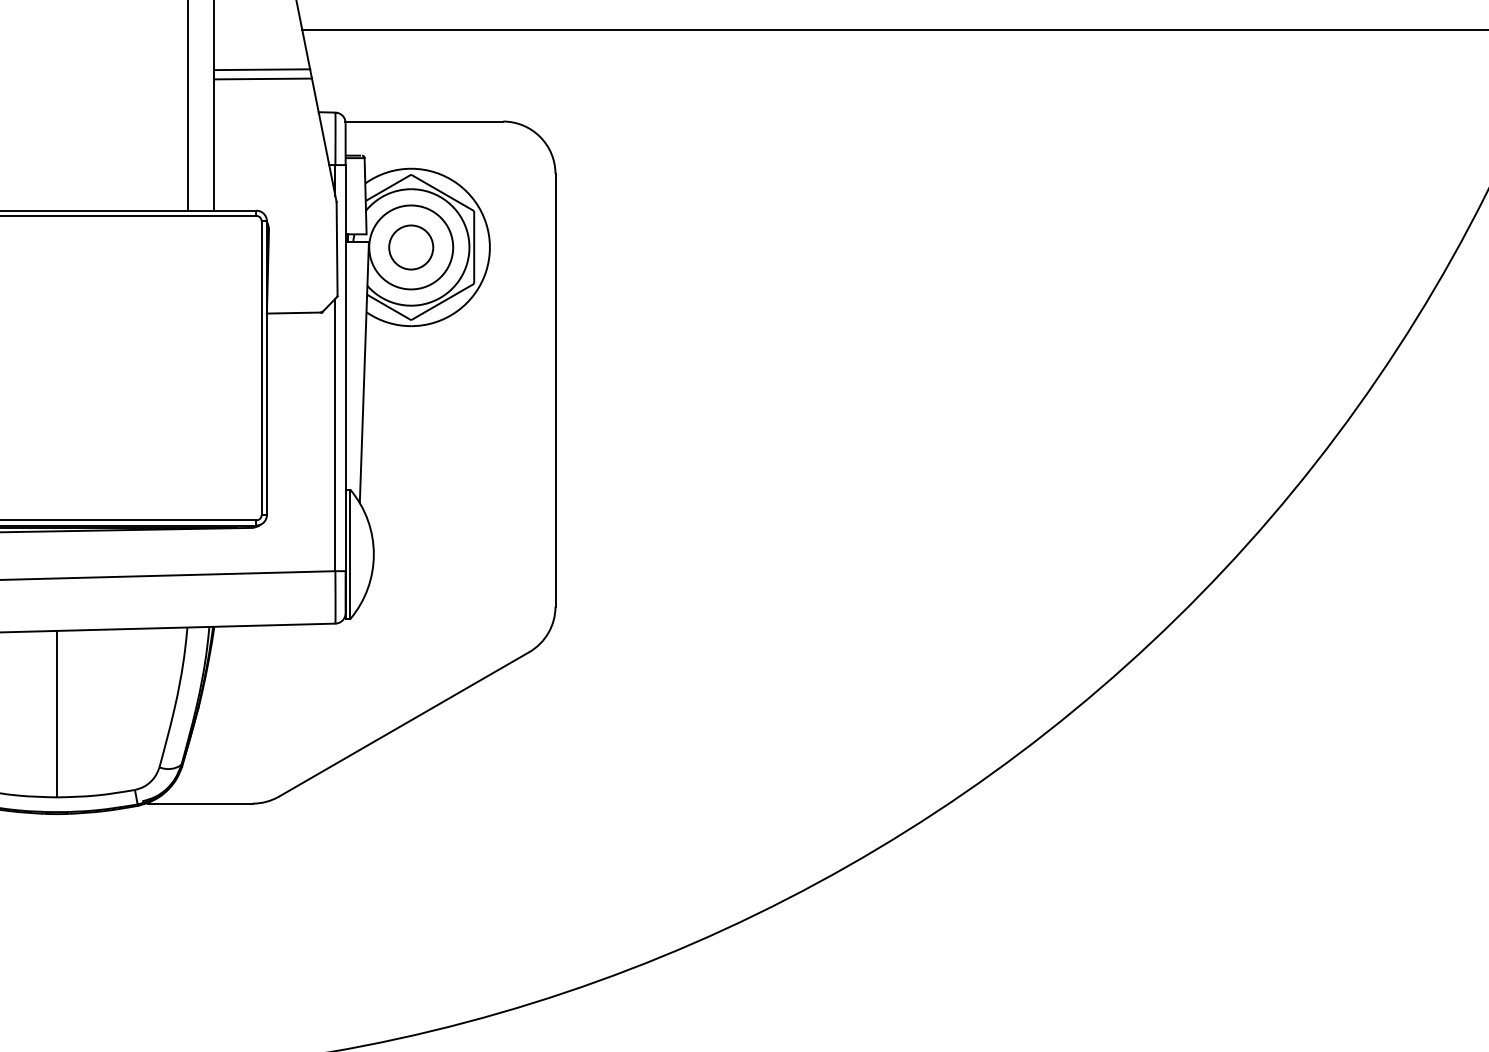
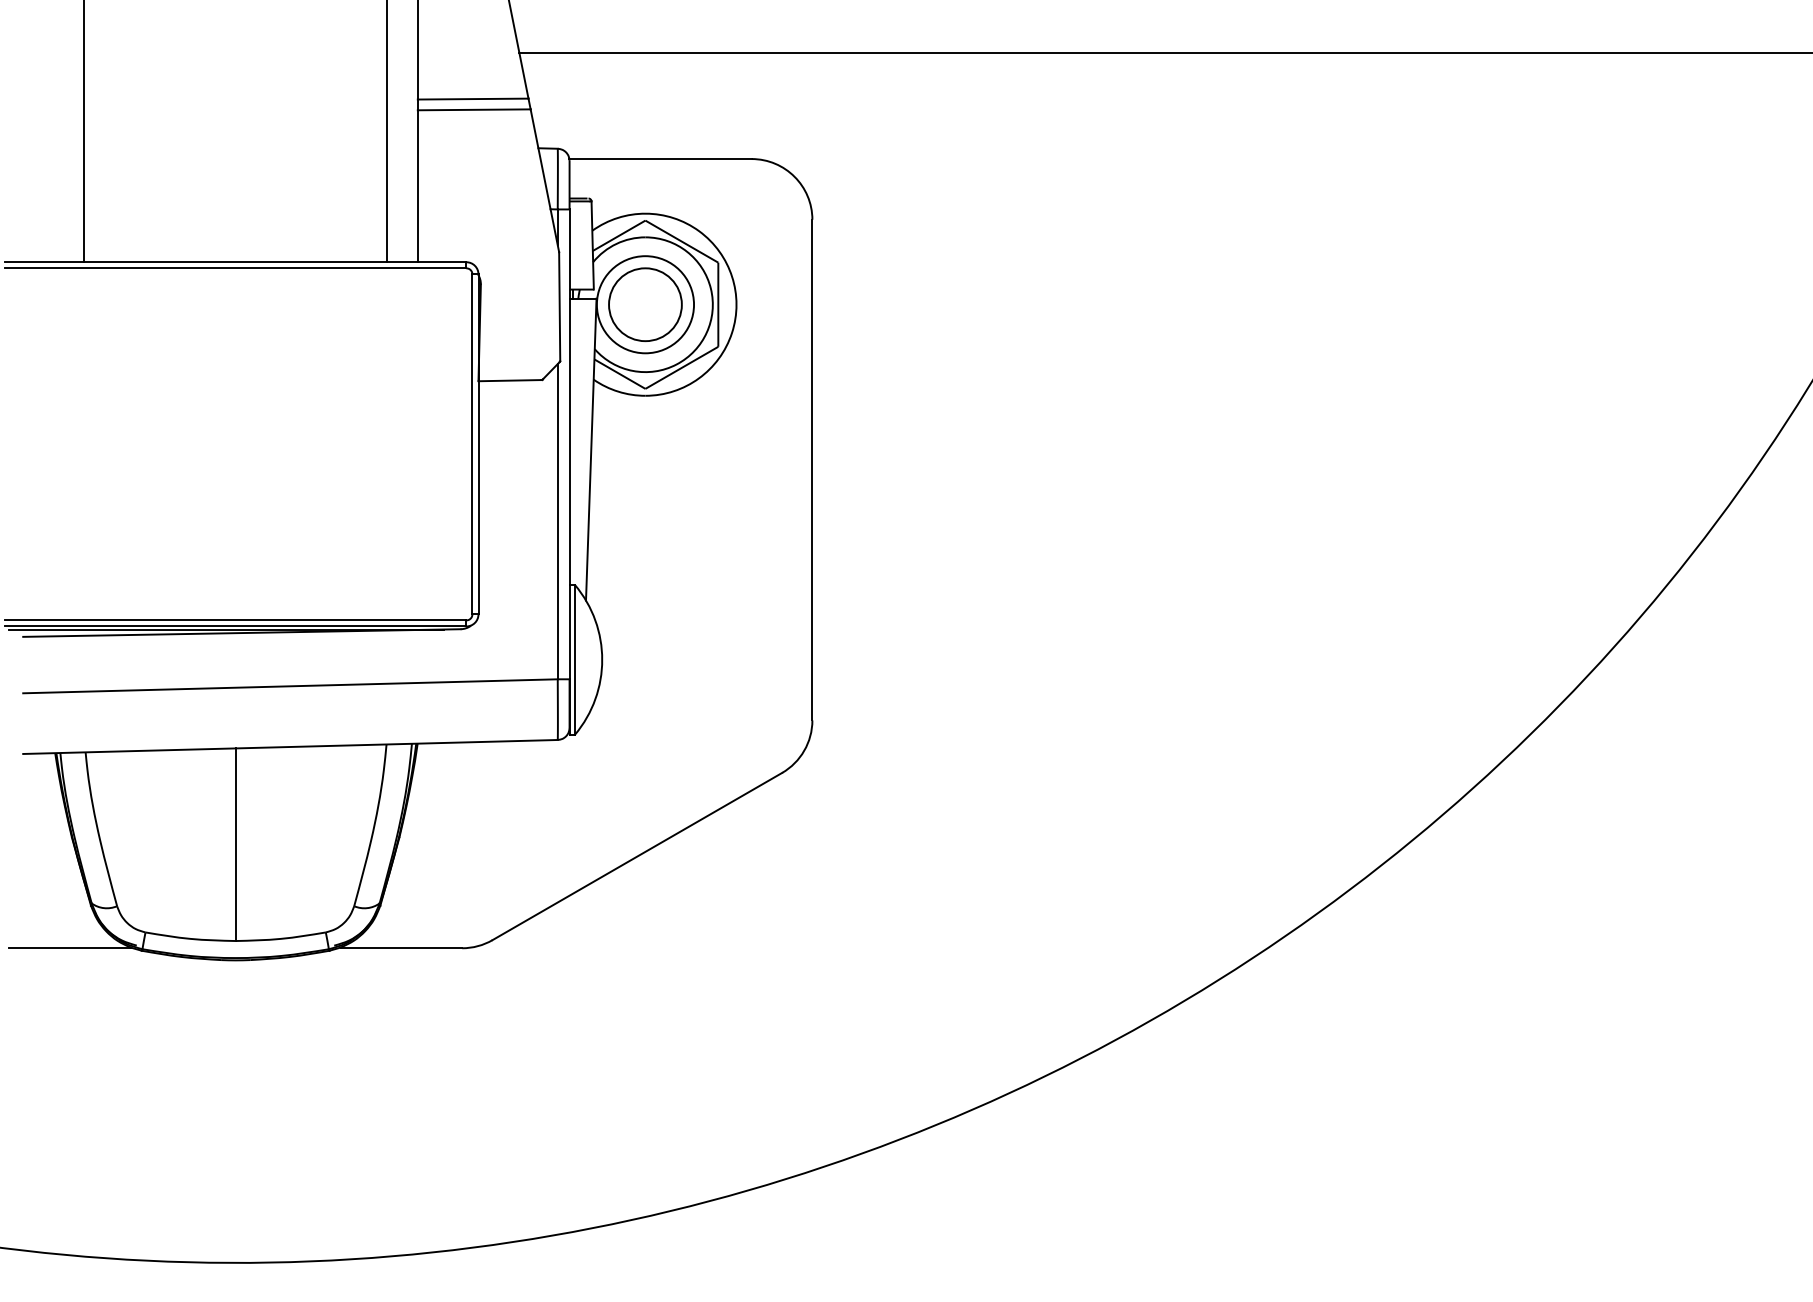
circle: (411, 247) -> (645, 304), size x1.43

